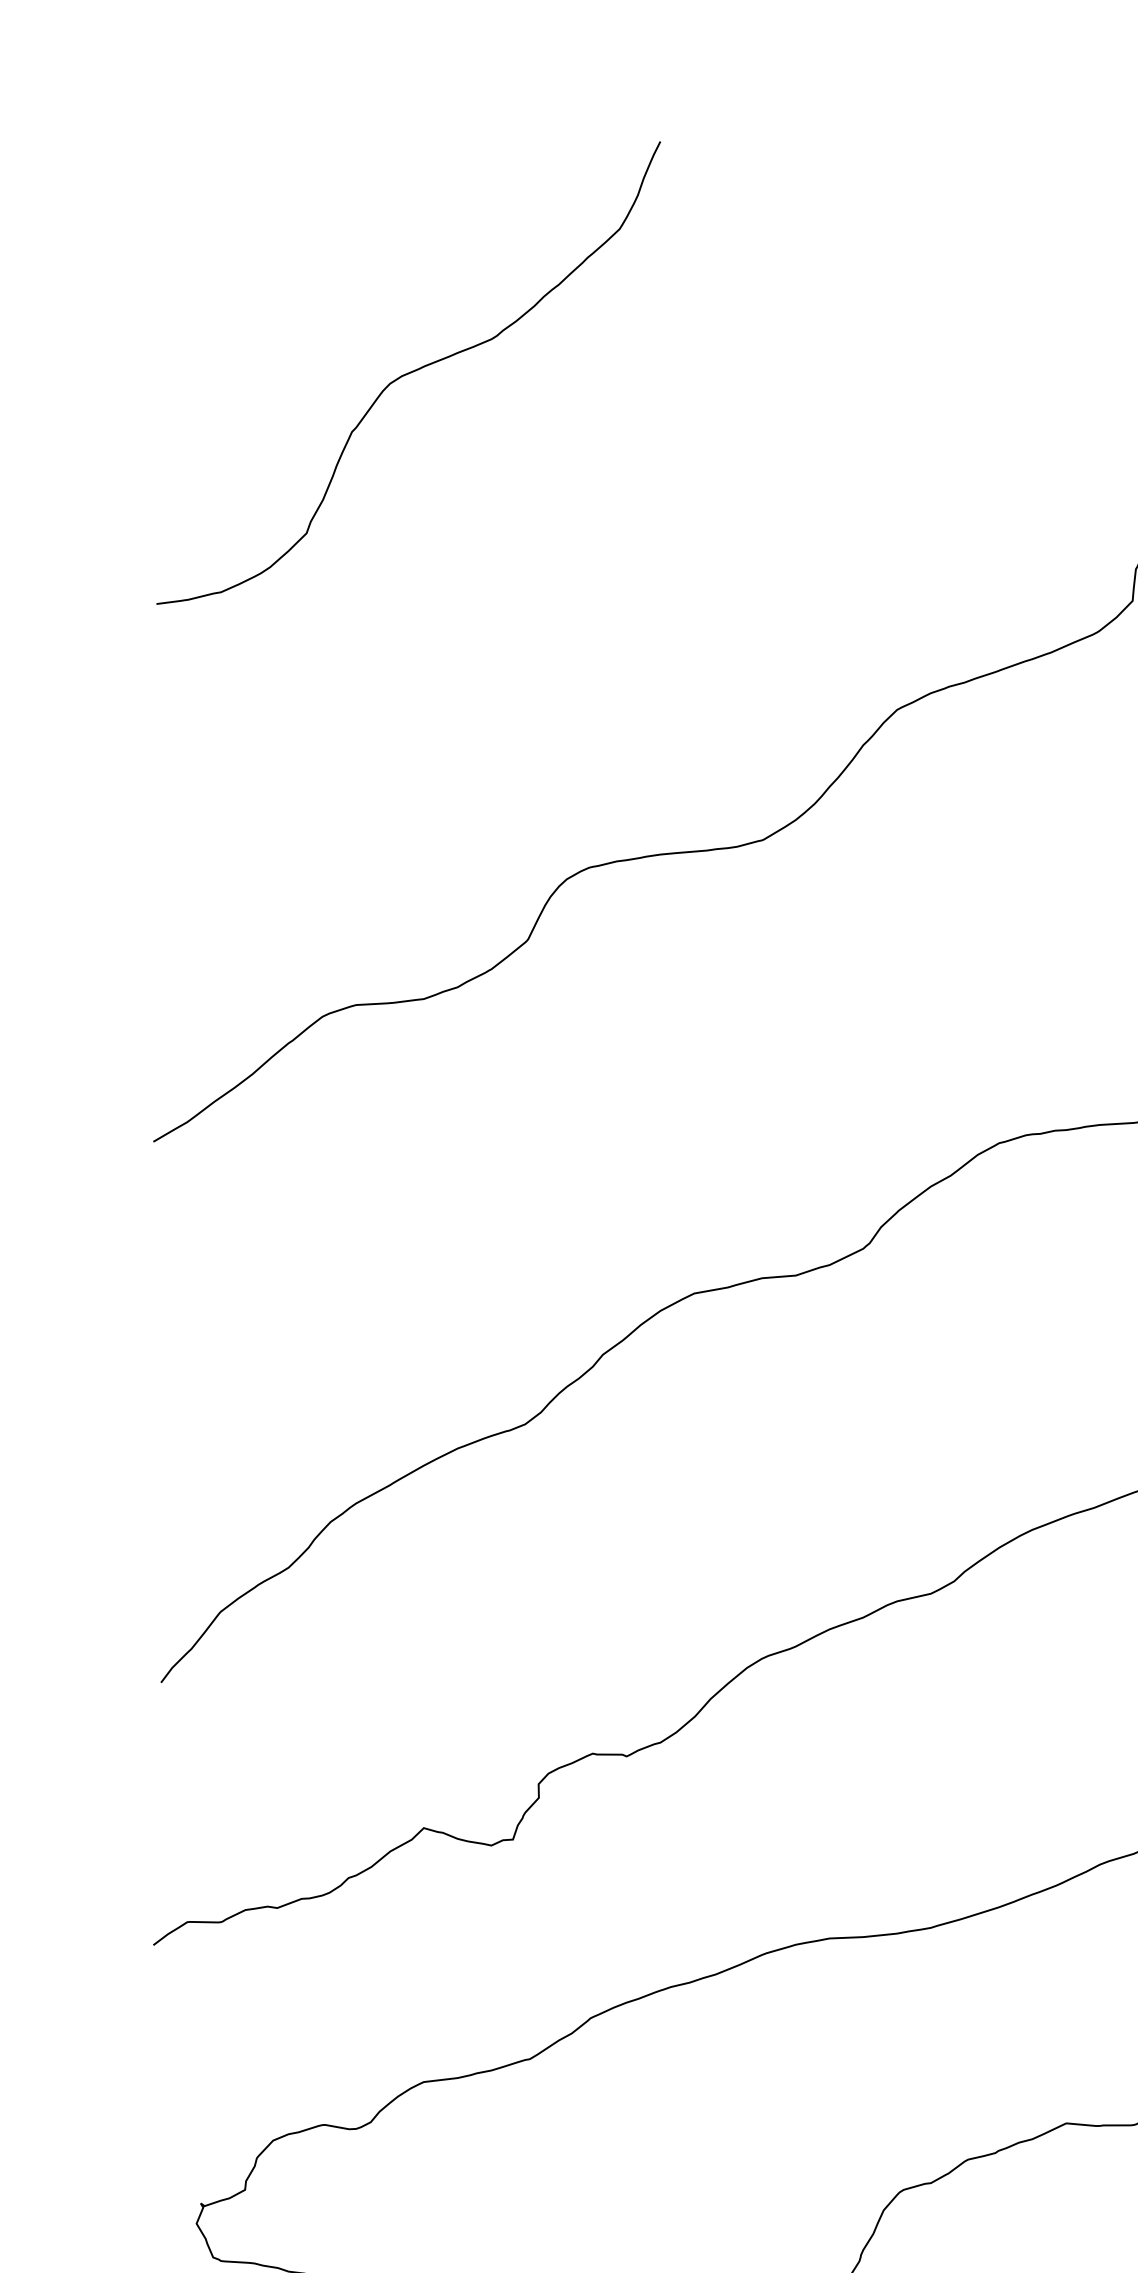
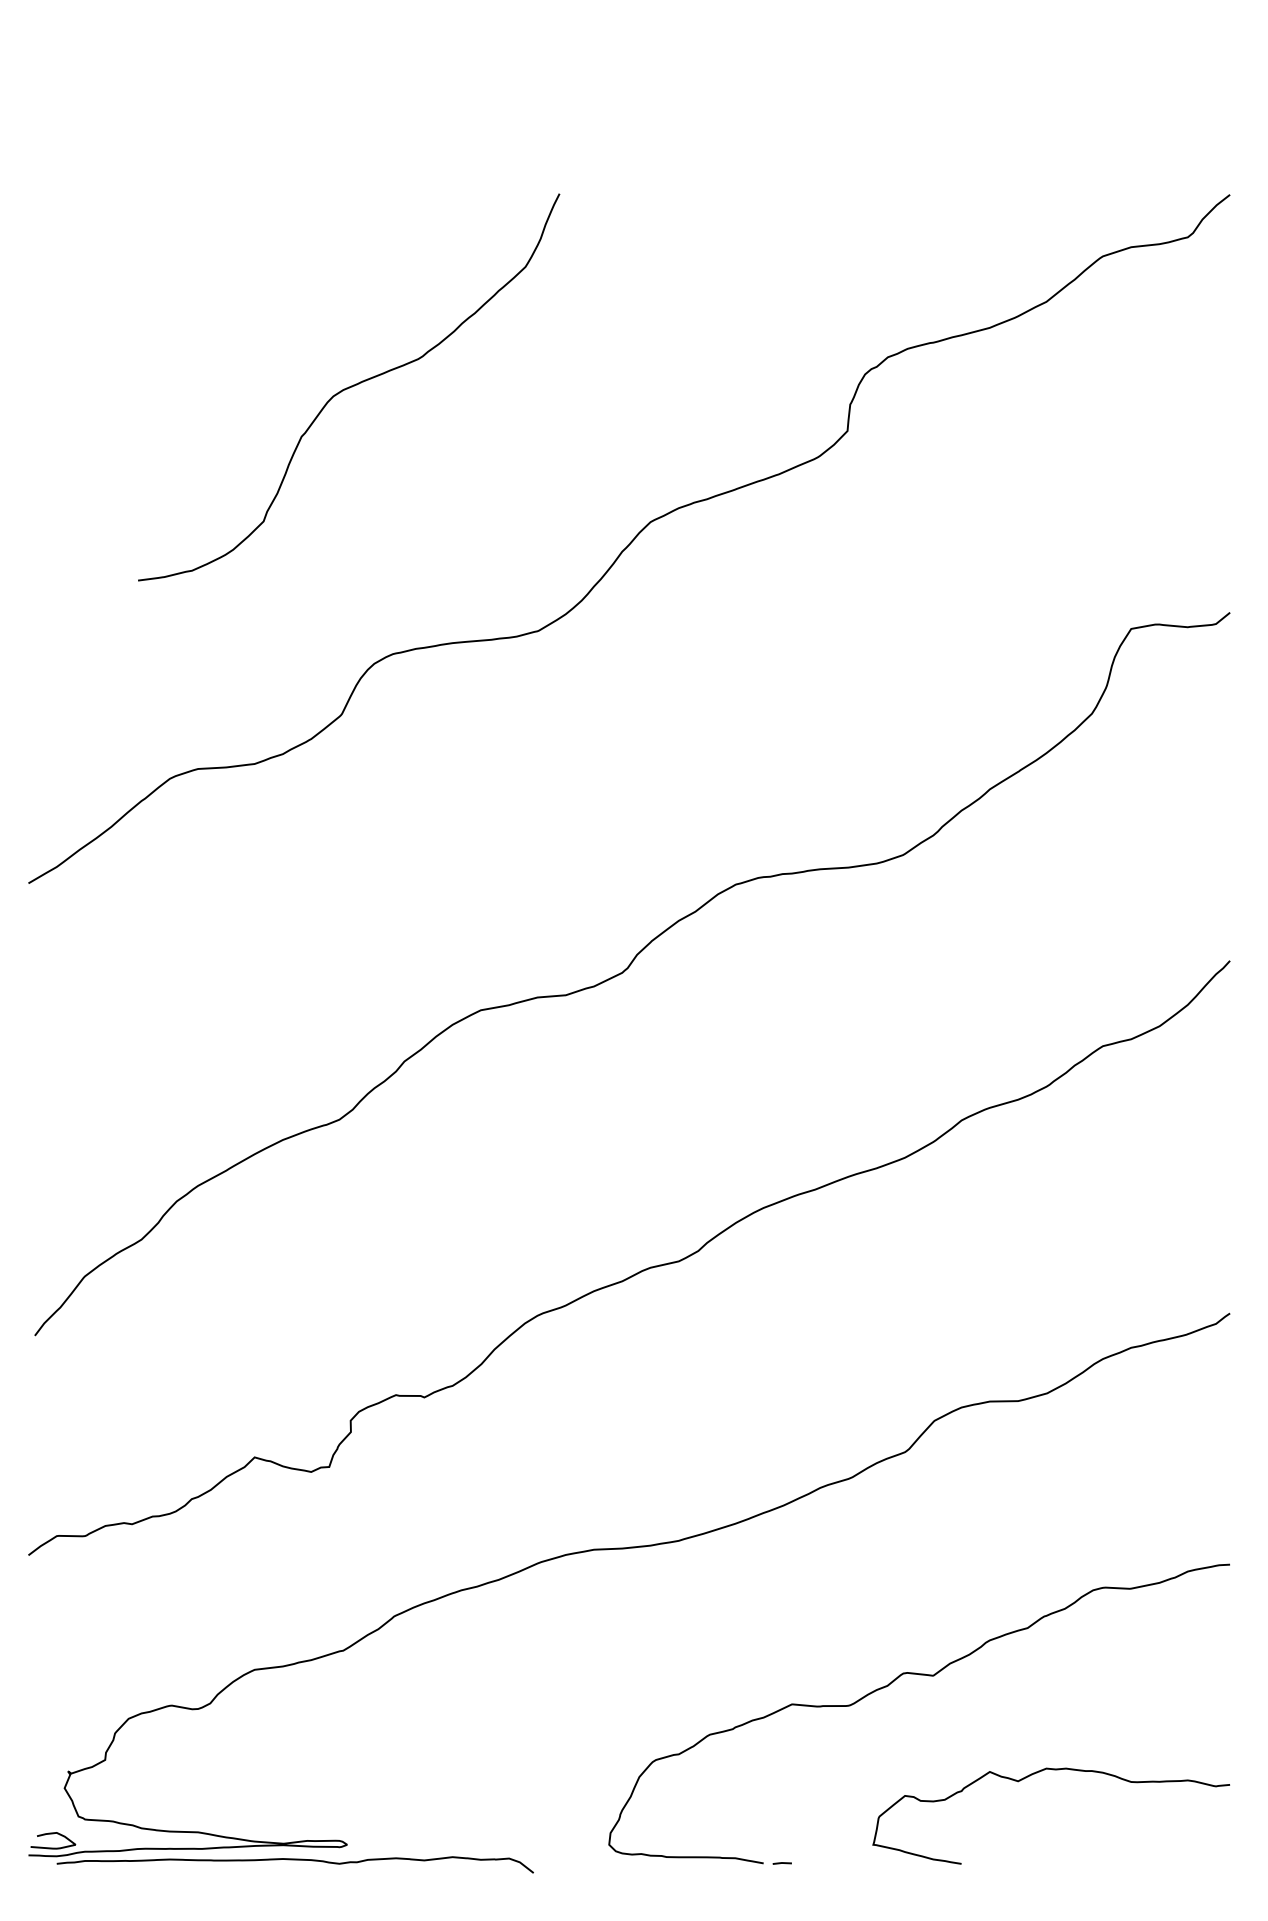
curve: (409, 373) -> (349, 387), moved

